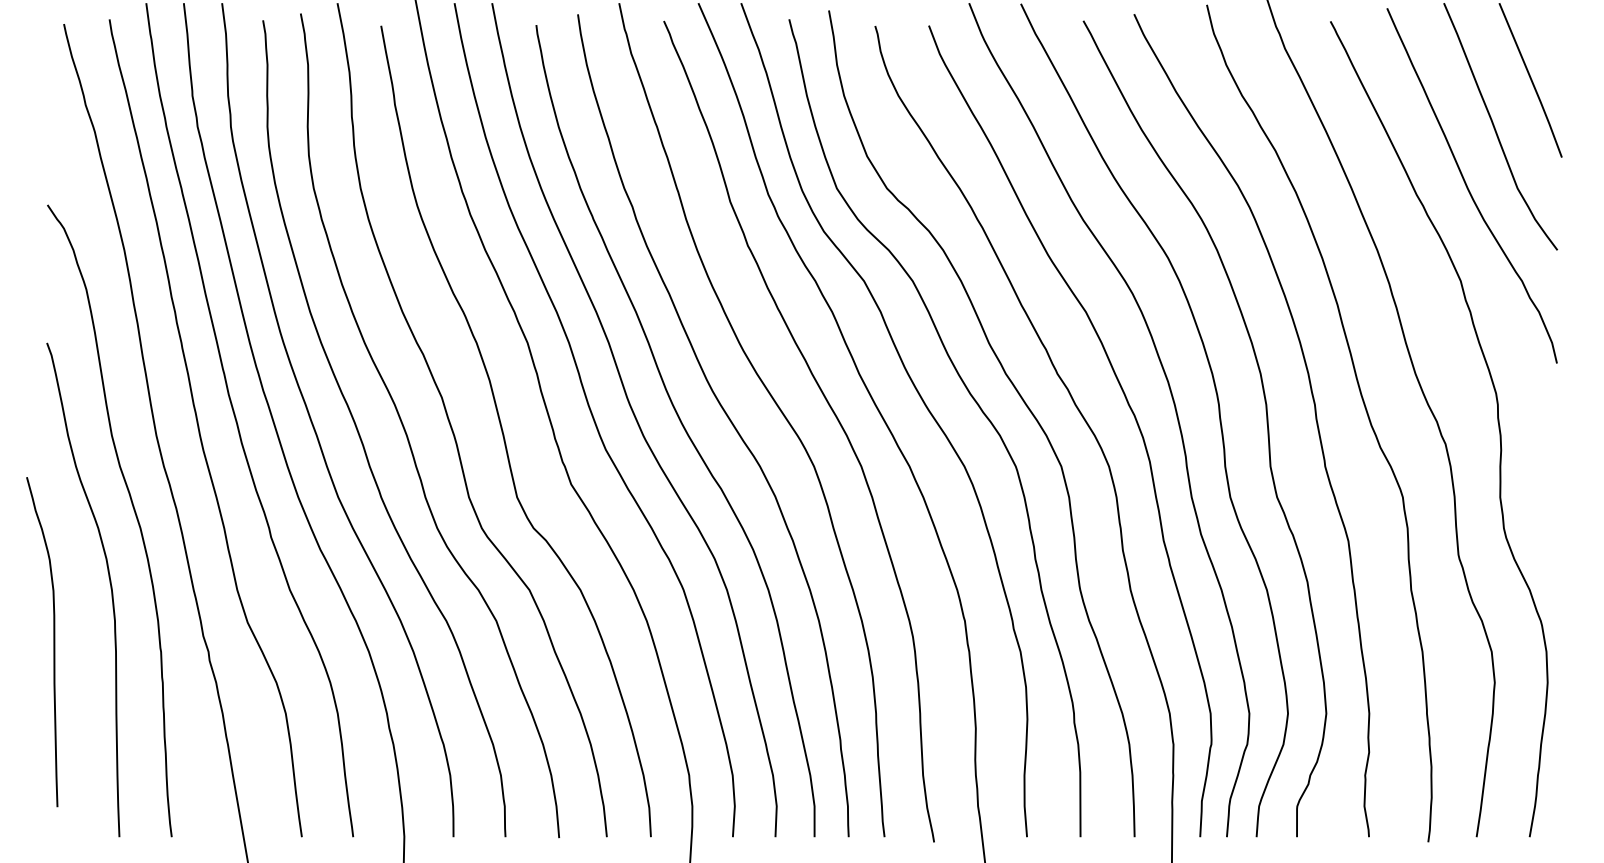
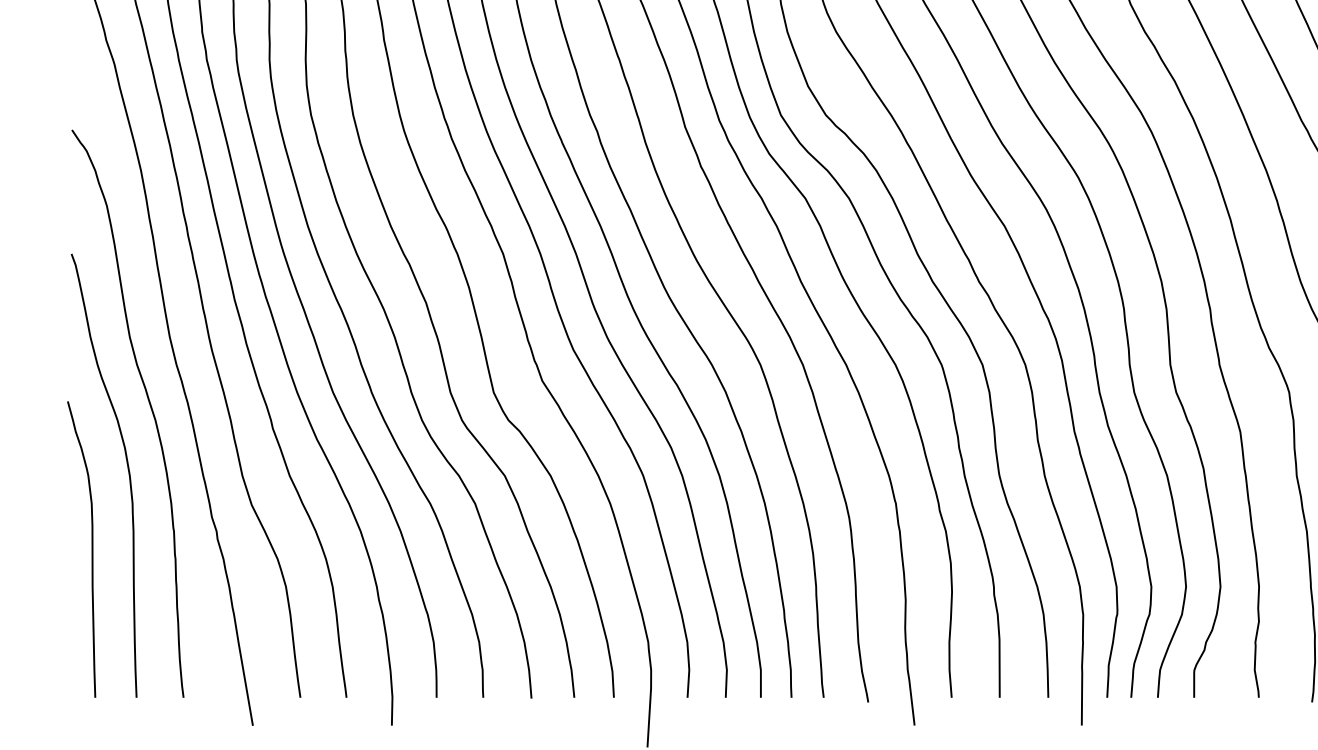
curve: (53, 642) -> (91, 549), moved

